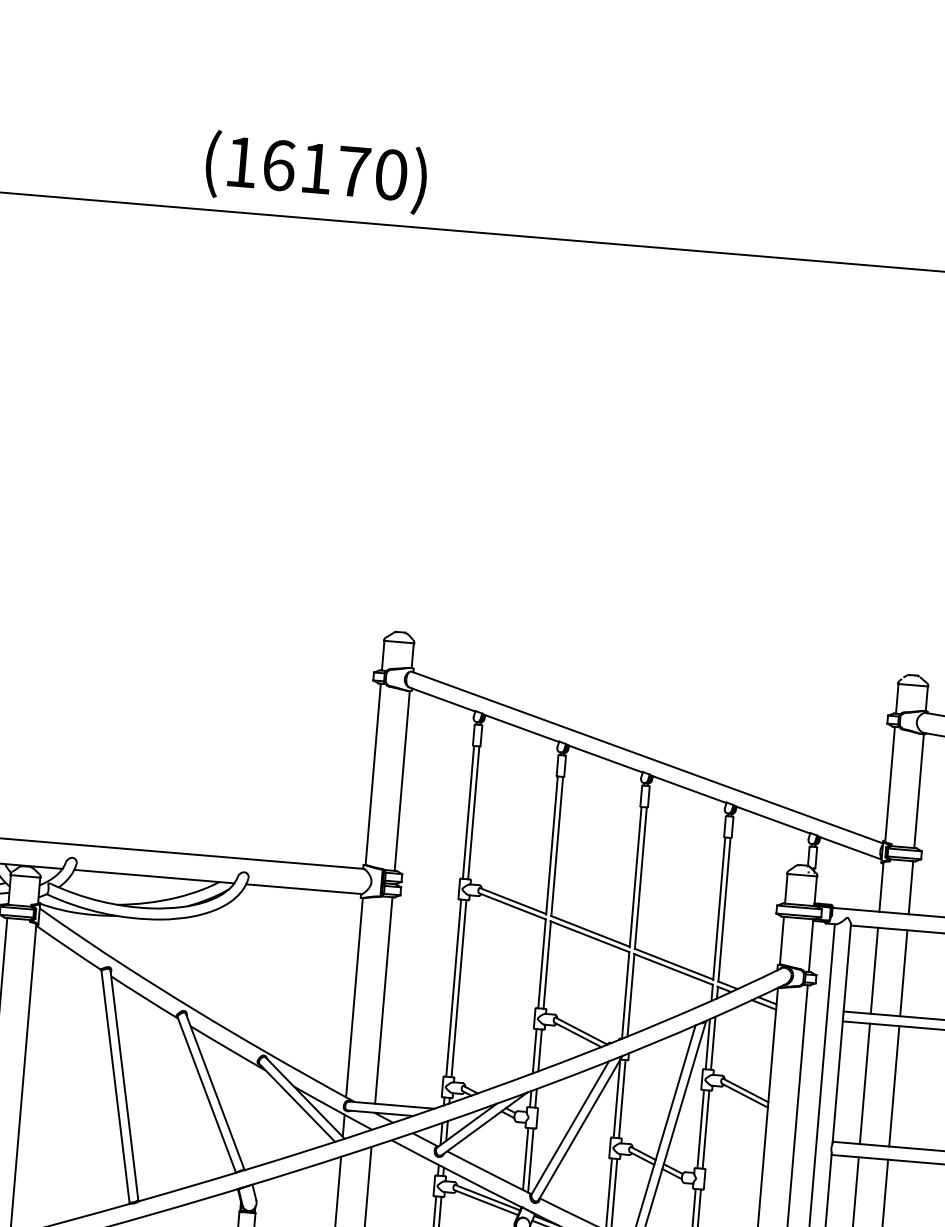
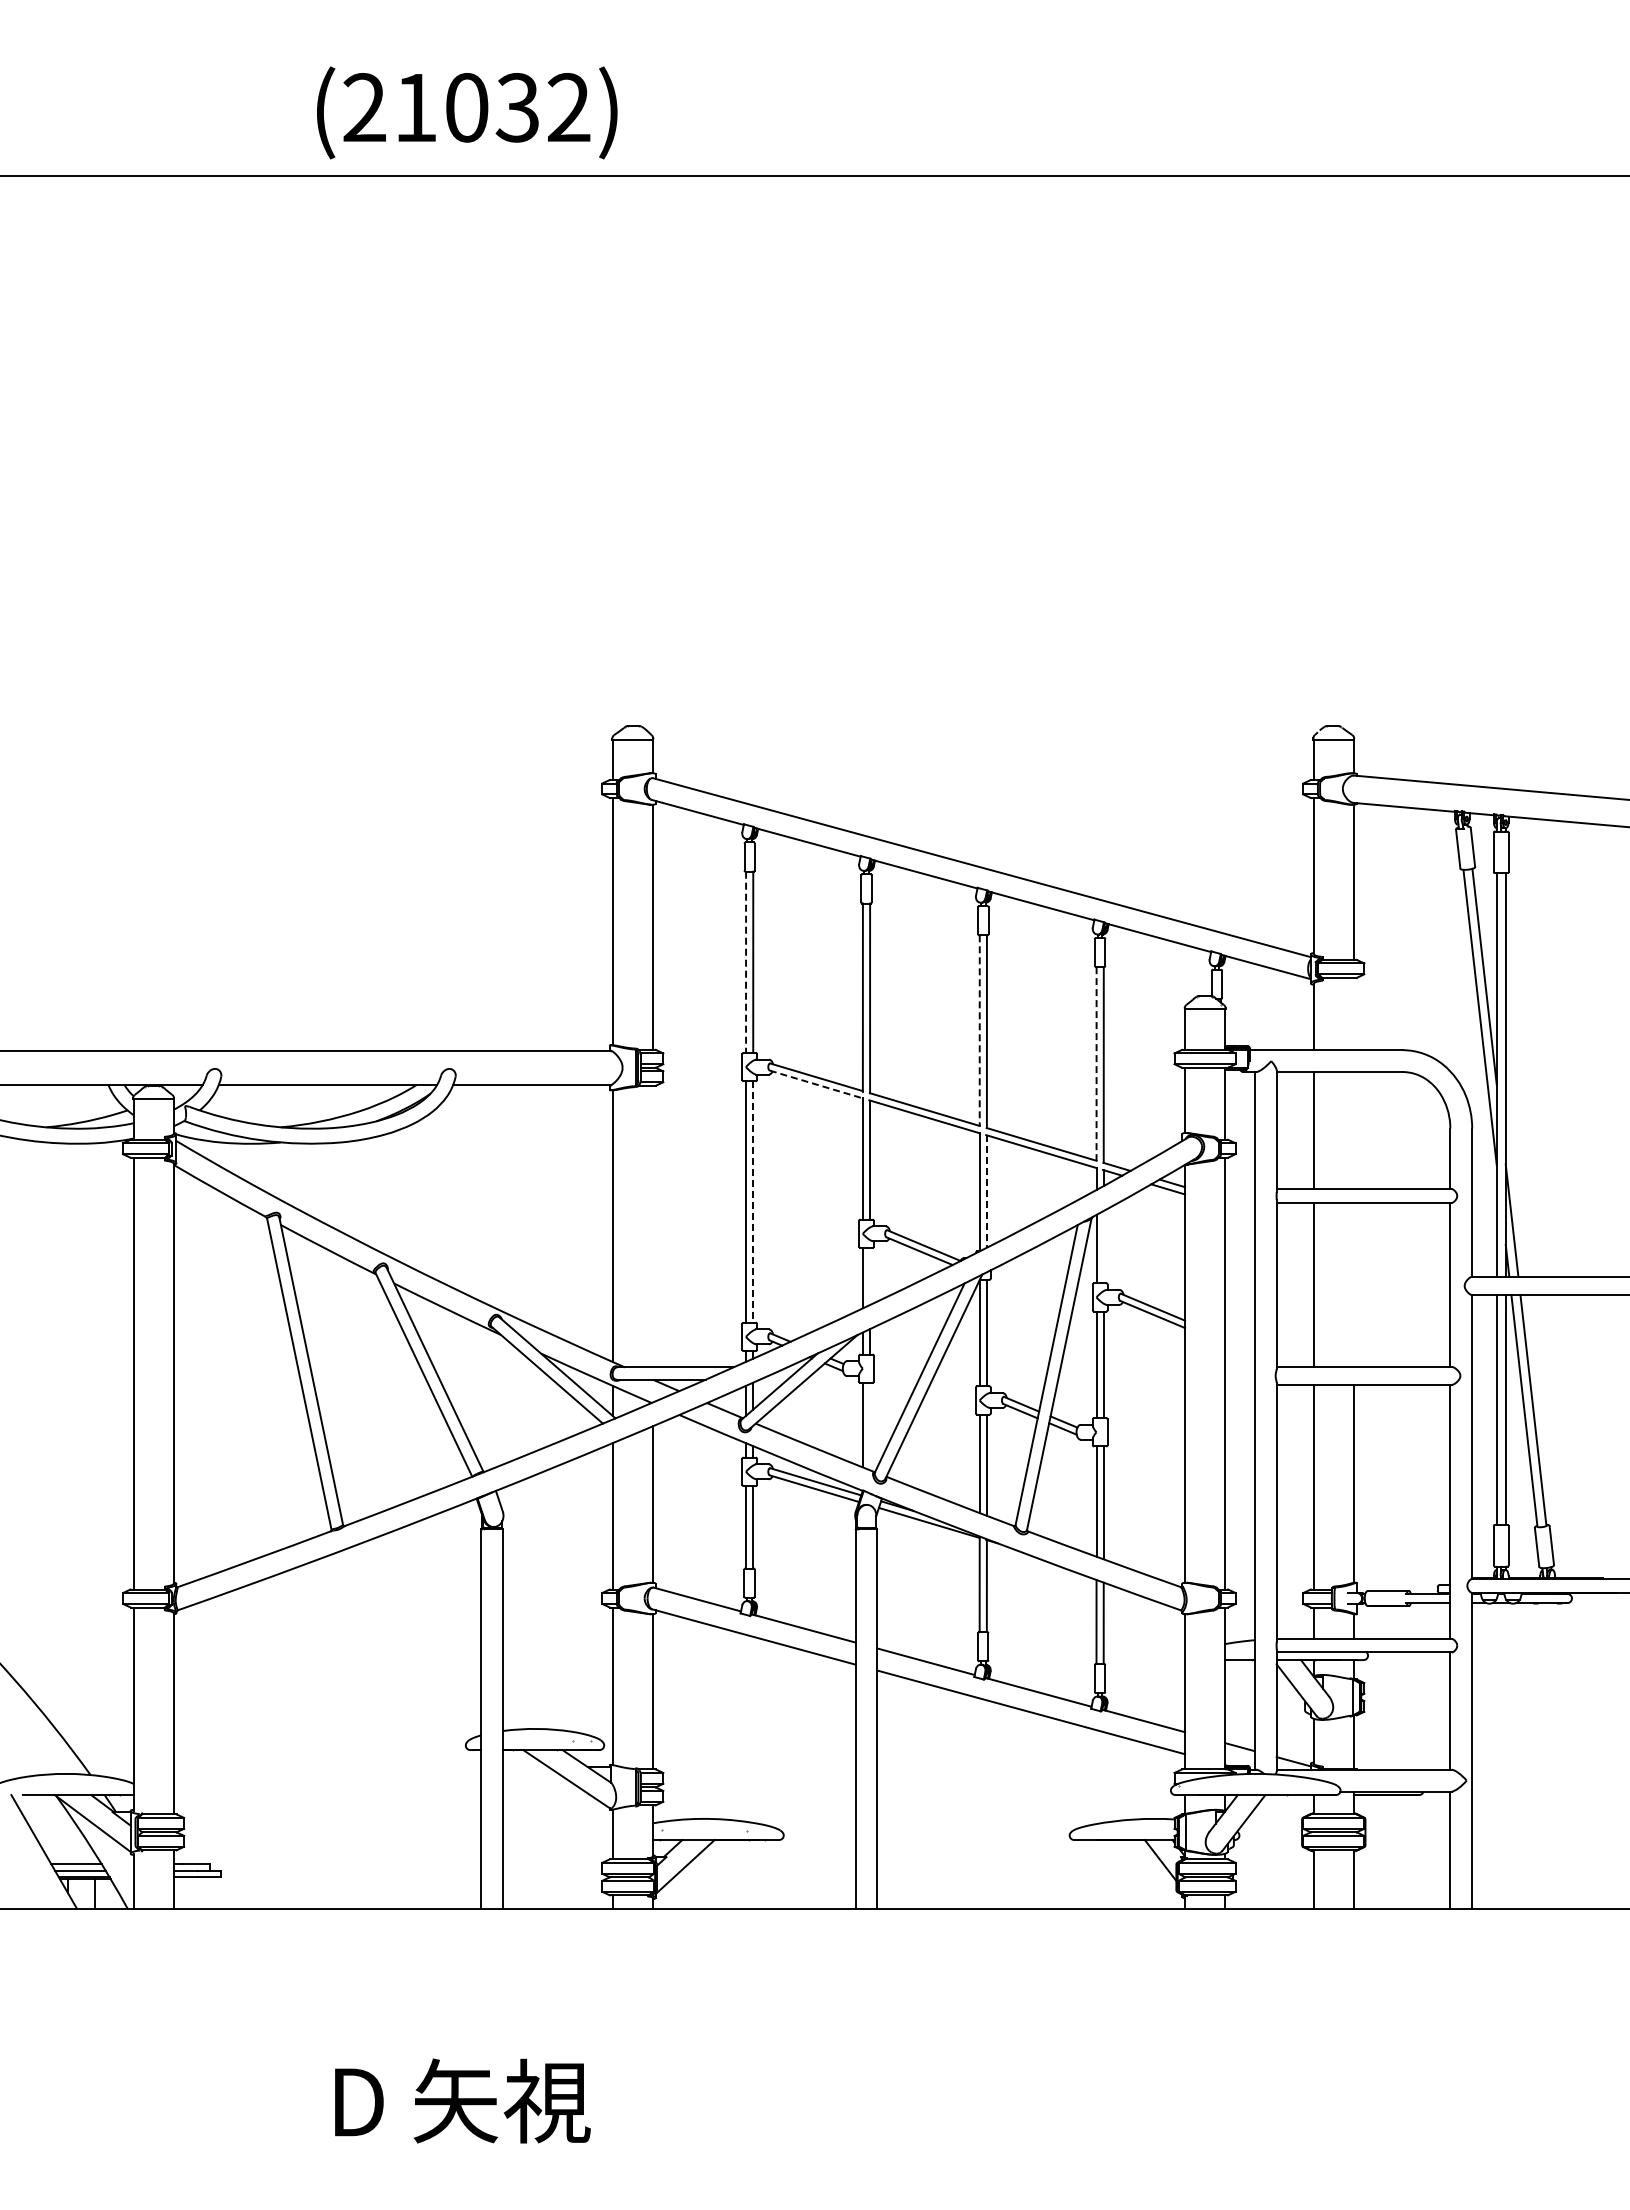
text: (316, 168) -> (466, 107), (16170) -> (21032)
line: (468, 812) -> (746, 962), solid -> dashed
line: (635, 877) -> (979, 1031), solid -> dashed
line: (910, 887) -> (1353, 1013), removed
line: (512, 906) -> (816, 1084), solid -> dashed
line: (719, 908) -> (1096, 1064), solid -> dashed
line: (903, 973) -> (1353, 1130), removed
line: (459, 989) -> (753, 1202), solid -> dashed
line: (630, 996) -> (986, 1192), solid -> dashed
line: (383, 1000) -> (652, 1226), removed
line: (713, 1043) -> (1103, 1247), removed
line: (540, 1050) -> (870, 1276), removed
line: (894, 1086) -> (1353, 1284), removed
line: (531, 1160) -> (870, 1426), removed

